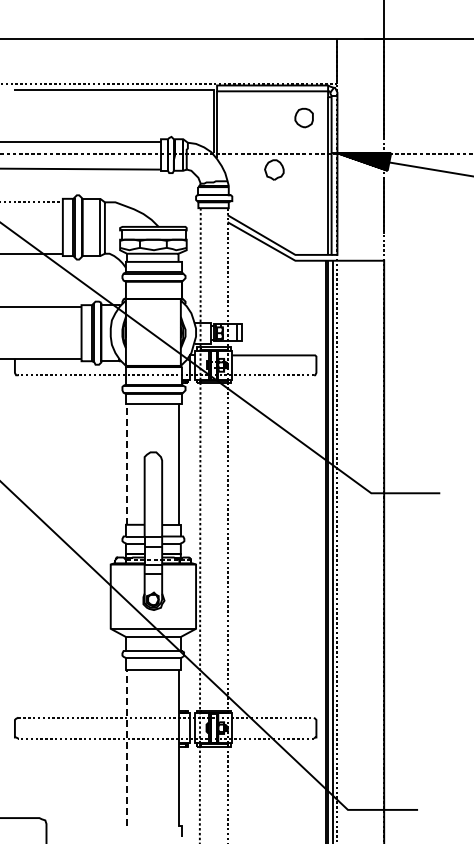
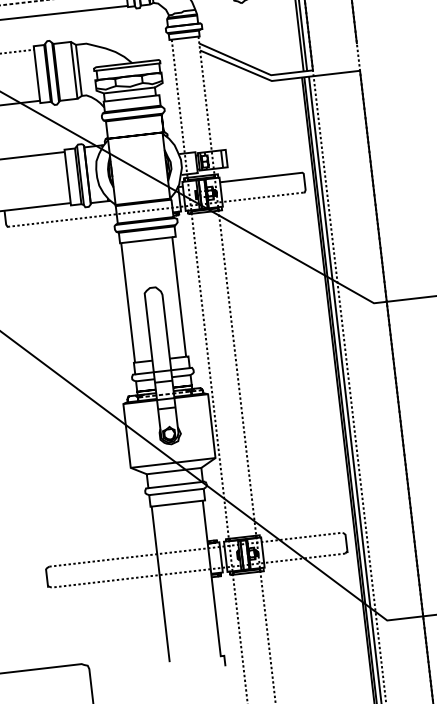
line: (127, 464) -> (128, 302), dashed -> solid
line: (127, 747) -> (161, 583), dashed -> solid

